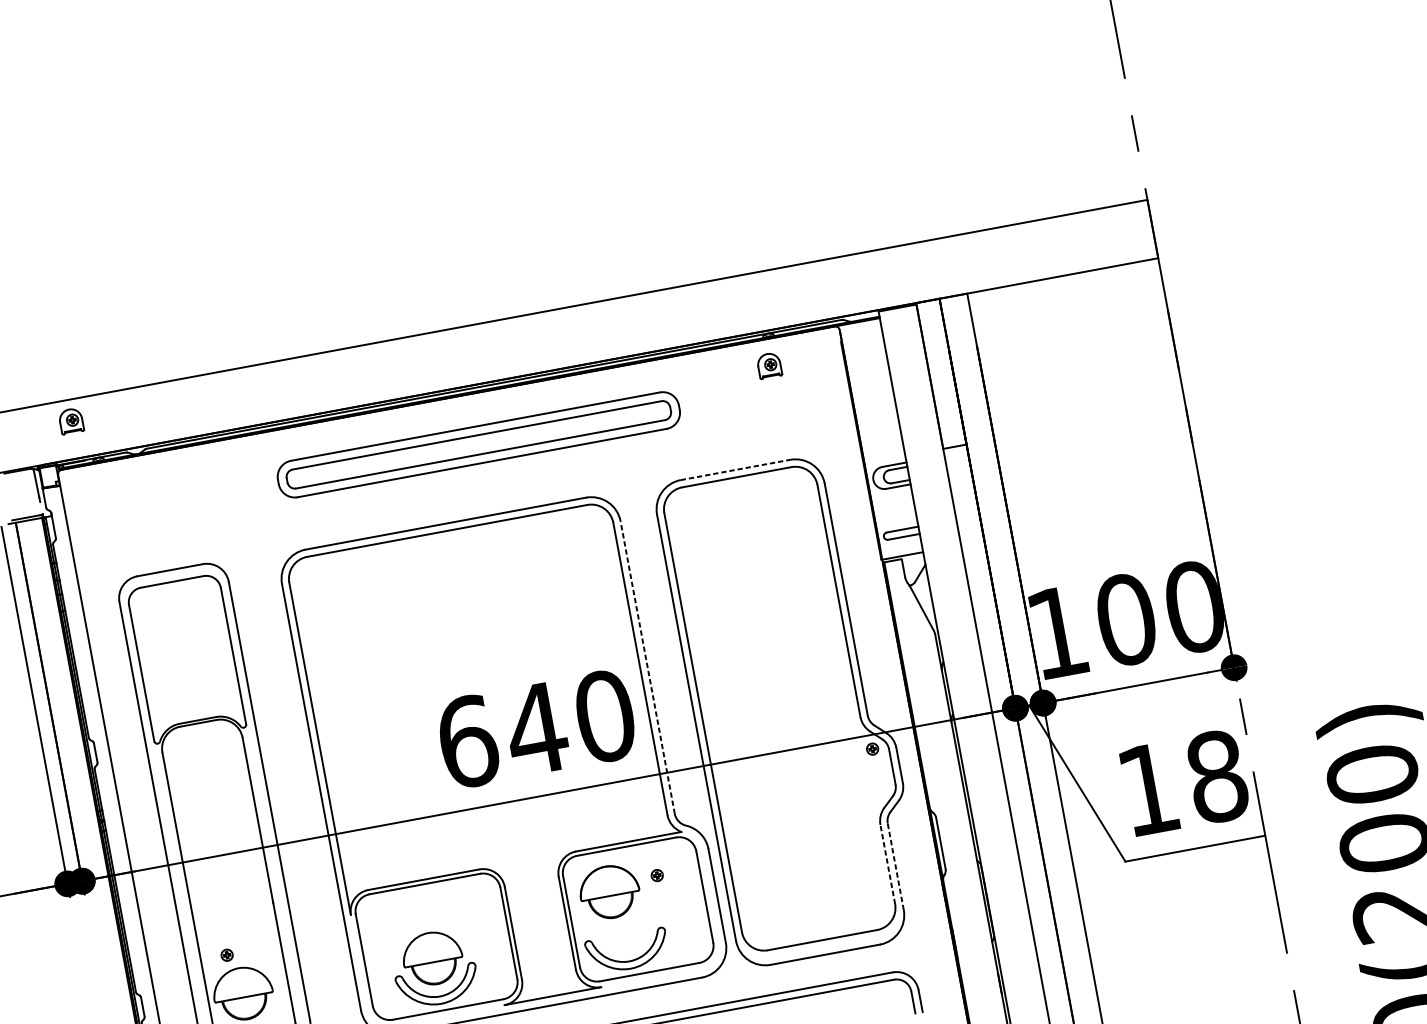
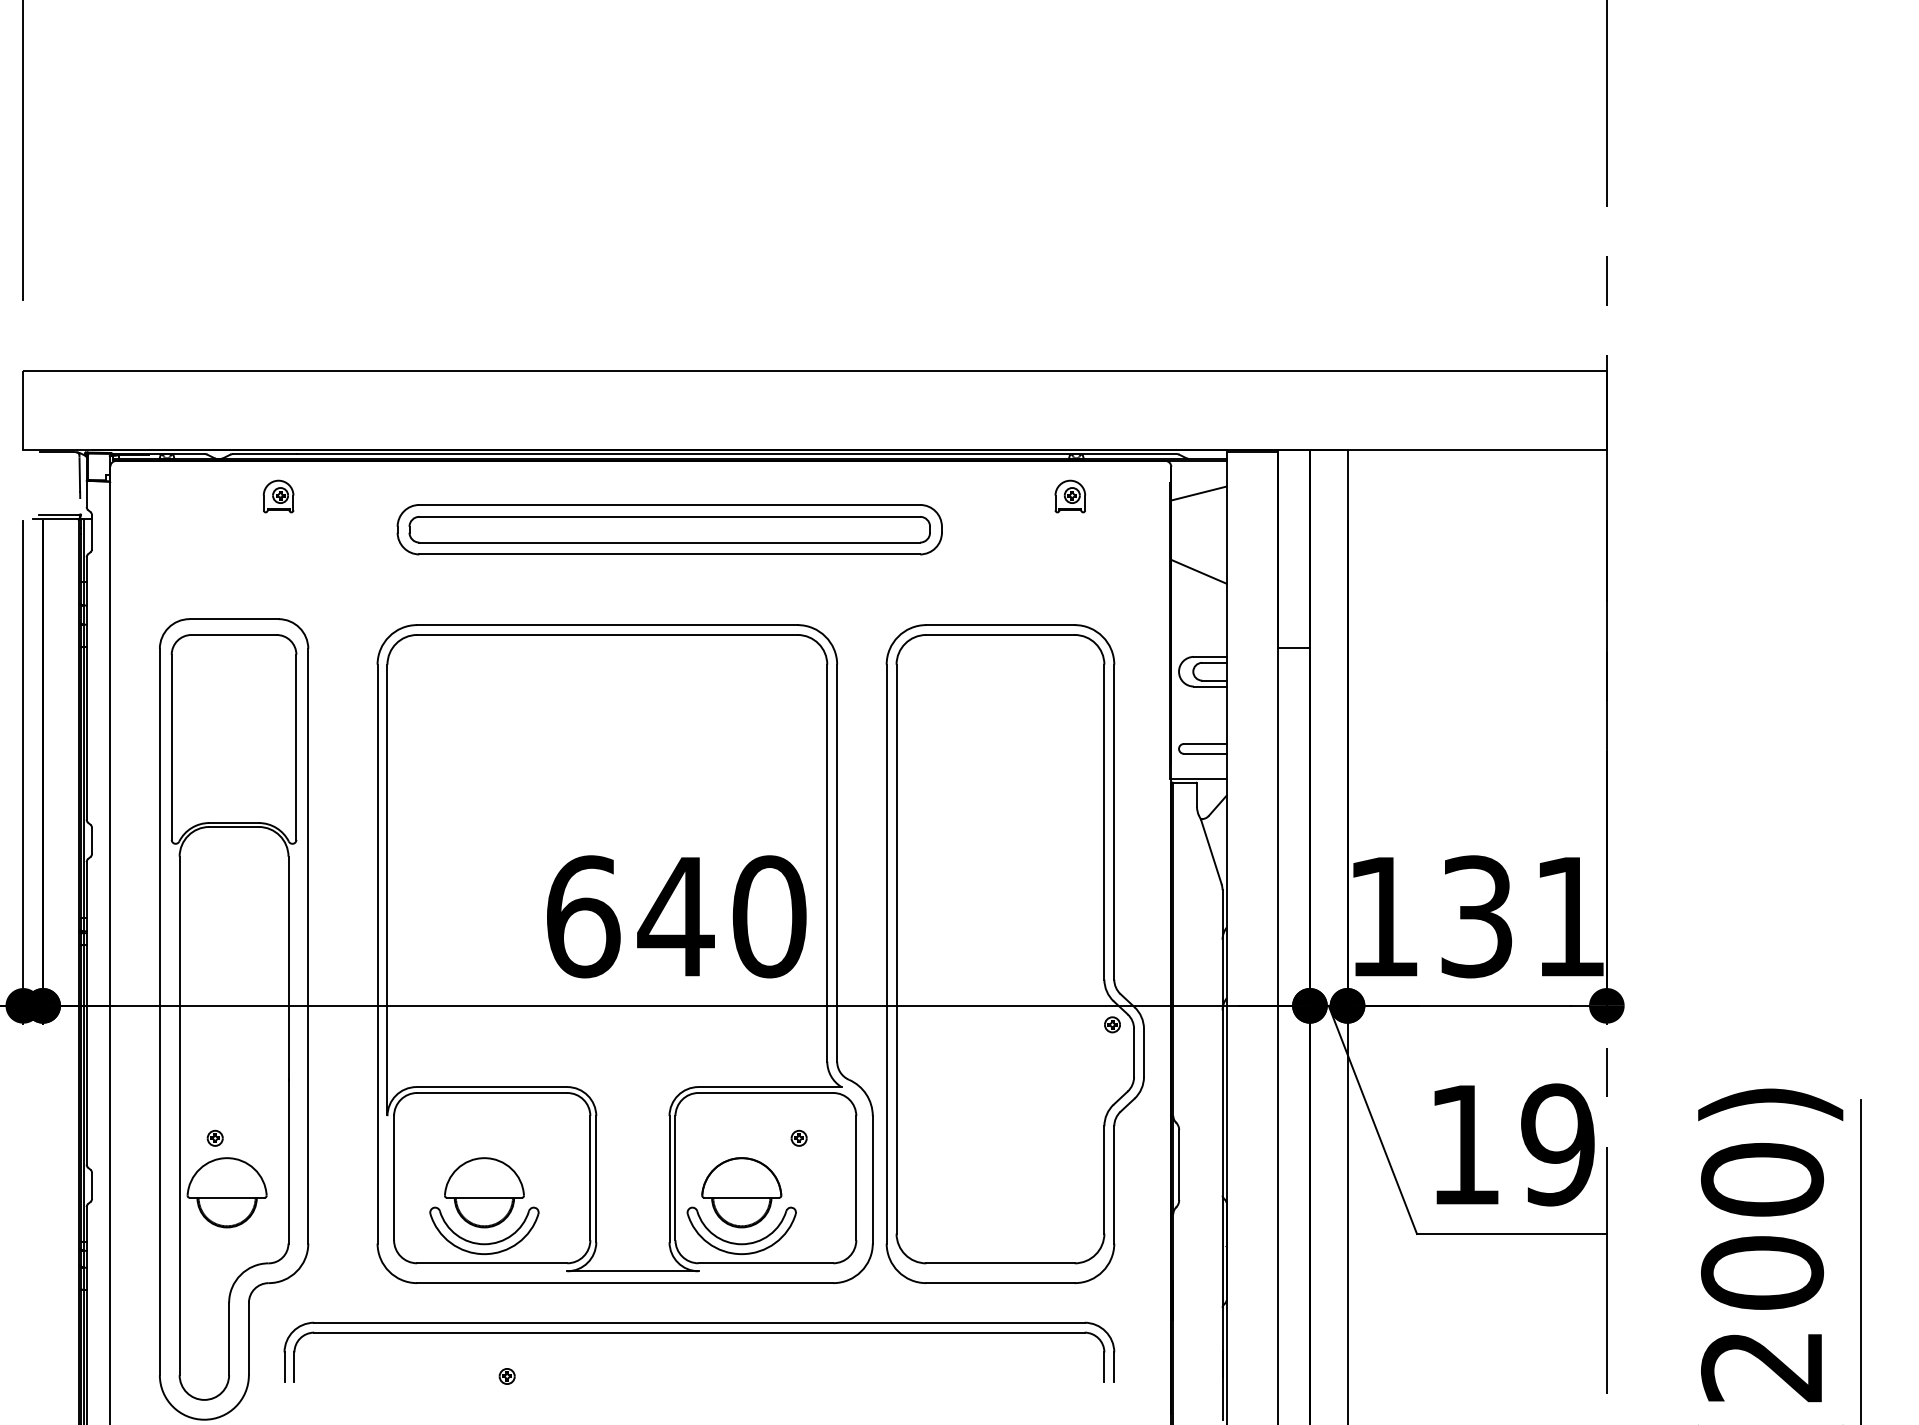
line: (863, 345) -> (1198, 493), added
line: (874, 403) -> (1198, 571), added
part: (71, 421) -> (278, 496), moved
line: (735, 470) -> (1000, 625), dashed -> solid
text: (1159, 613) -> (1522, 916), 100 -> 131
line: (647, 667) -> (837, 862), dashed -> solid
text: (1216, 776) -> (1557, 1144), 18 -> 19
line: (887, 864) -> (1104, 1179), dashed -> solid
line: (895, 866) -> (1114, 1184), dashed -> solid
part: (609, 892) -> (741, 1192), moved

